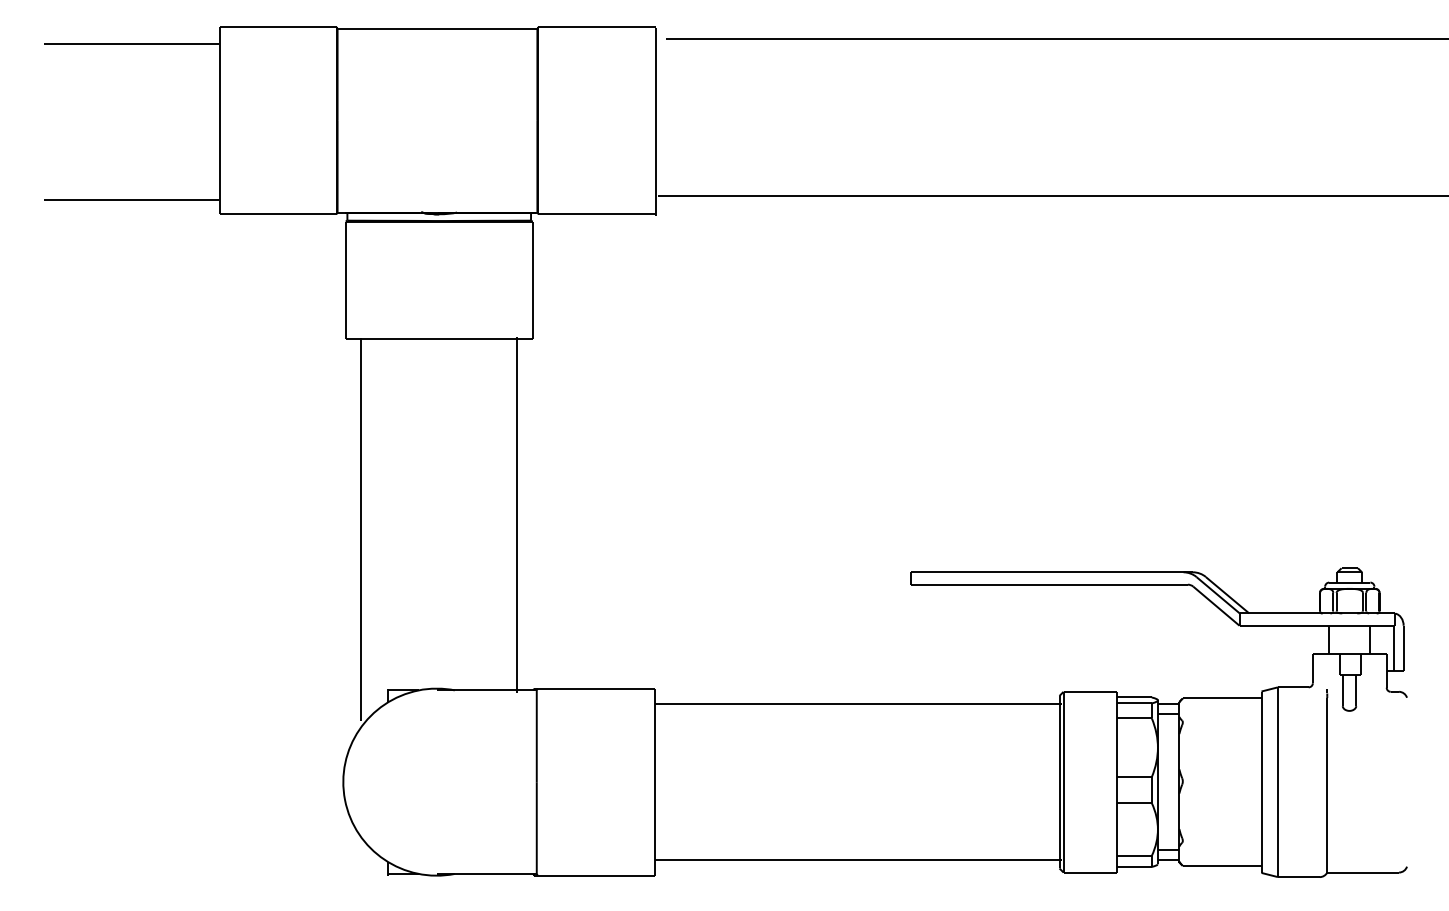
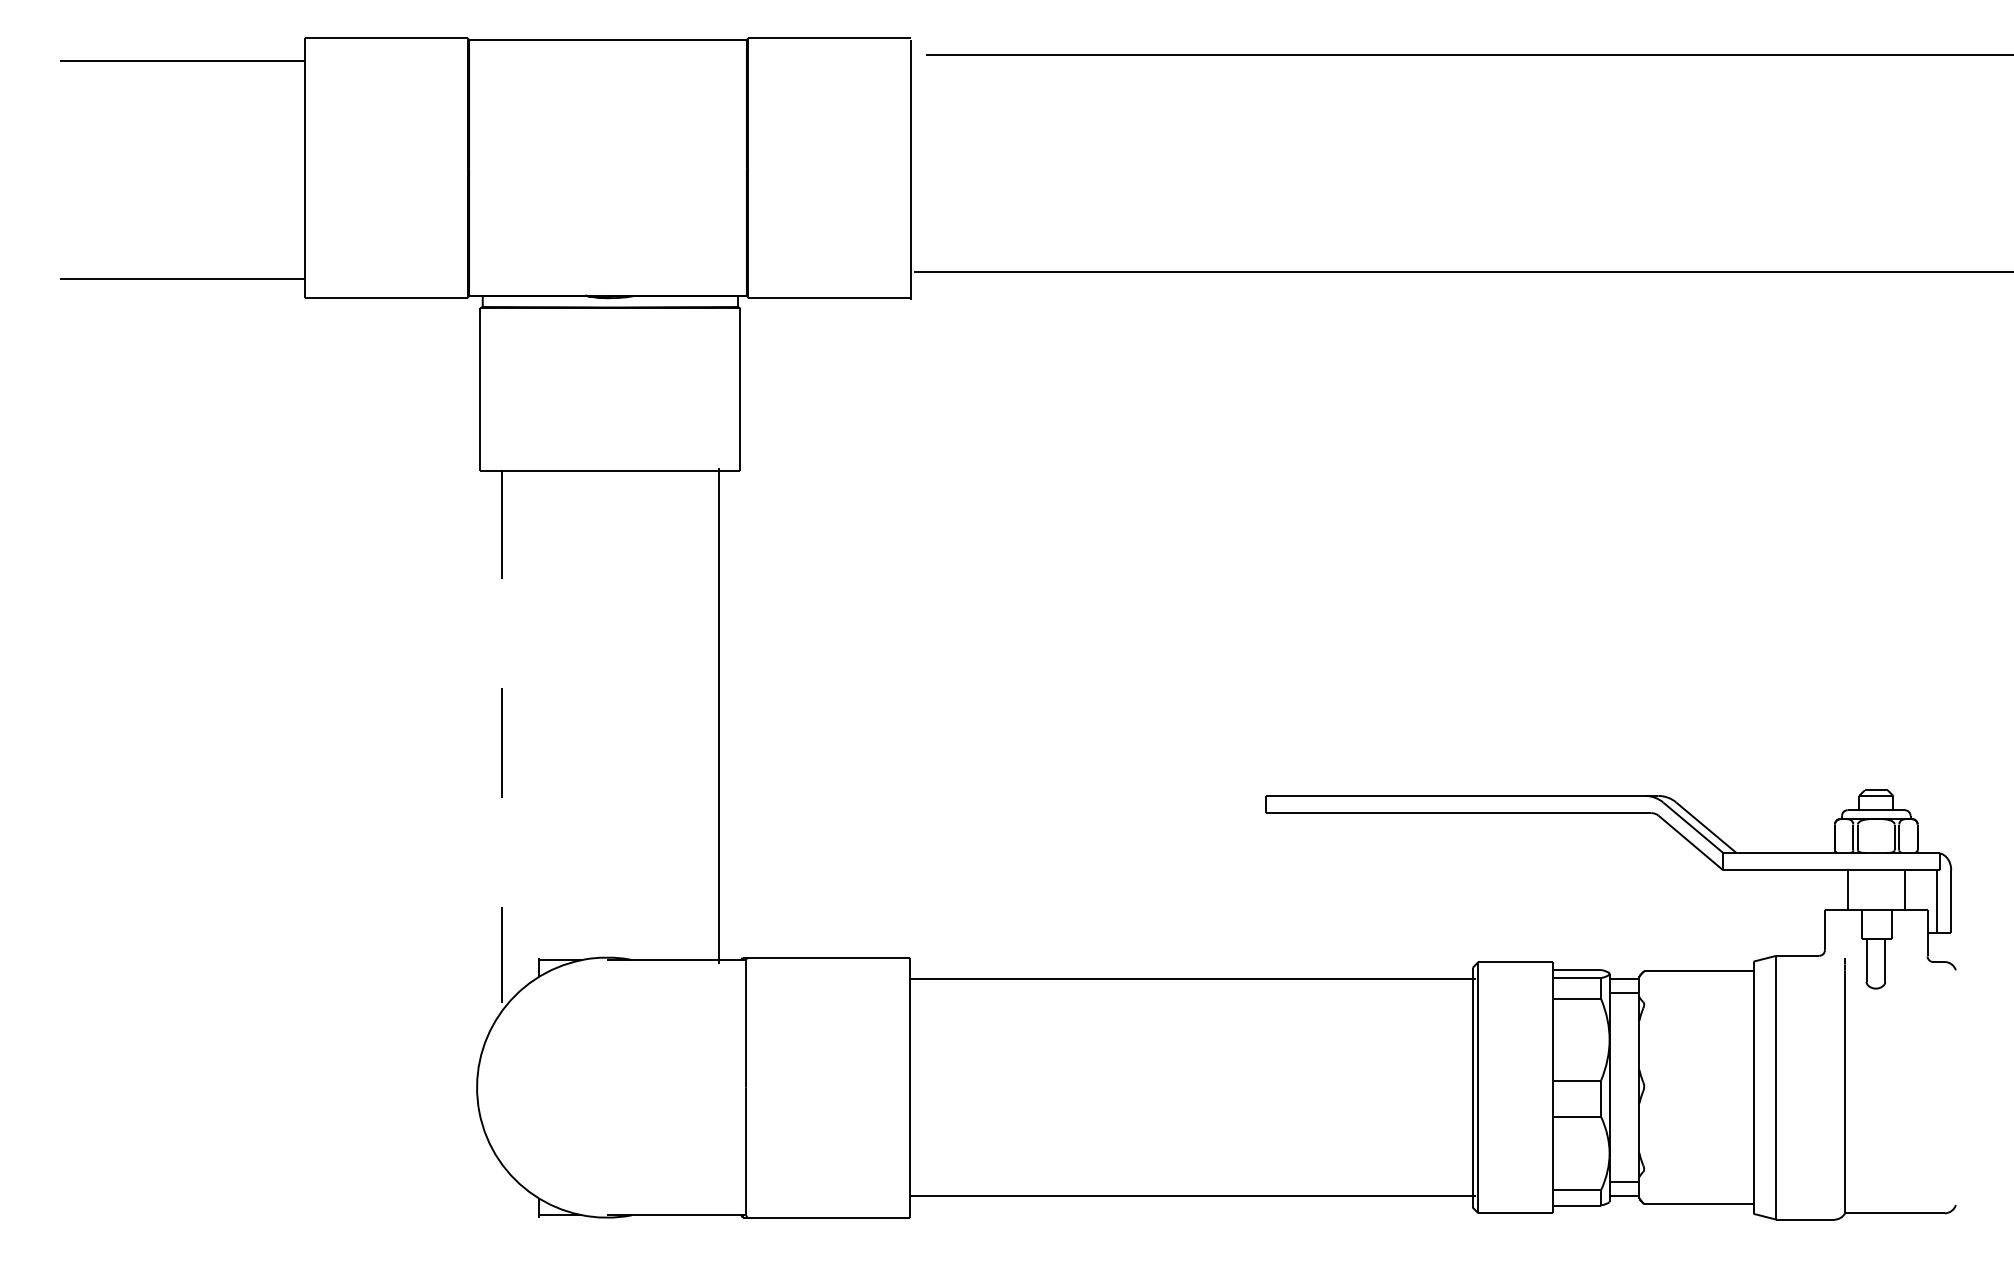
line: (360, 529) -> (501, 736), solid -> dashed

